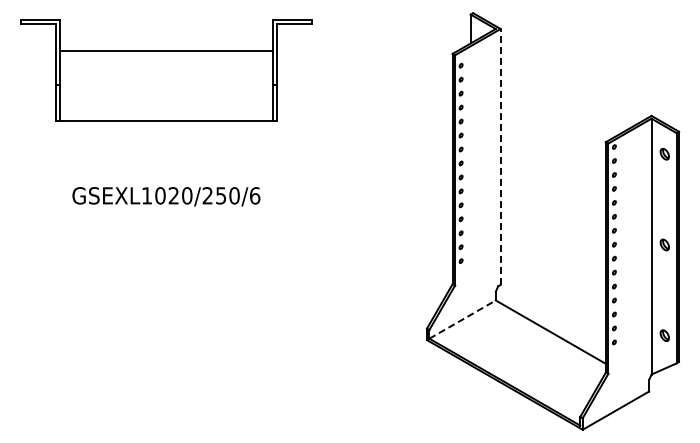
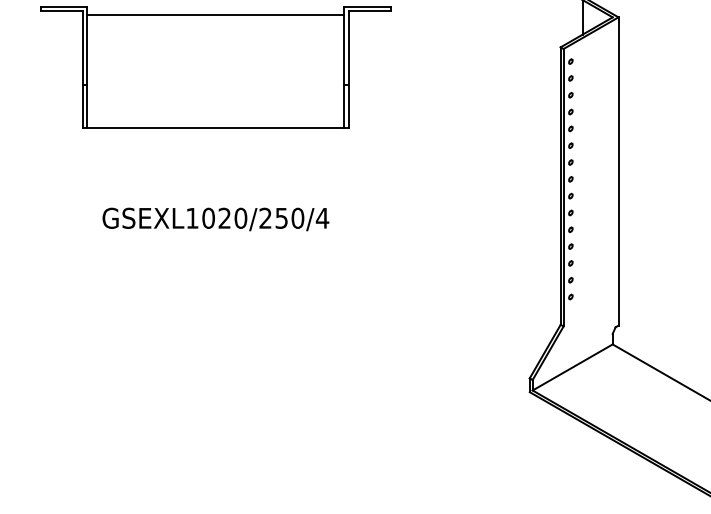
line: (166, 51) -> (215, 15), moved
line: (500, 156) -> (618, 170), dashed -> solid
text: (254, 195) -> (321, 217), GSEXL1020/250/6 -> GSEXL1020/250/4
line: (463, 319) -> (573, 367), dashed -> solid

